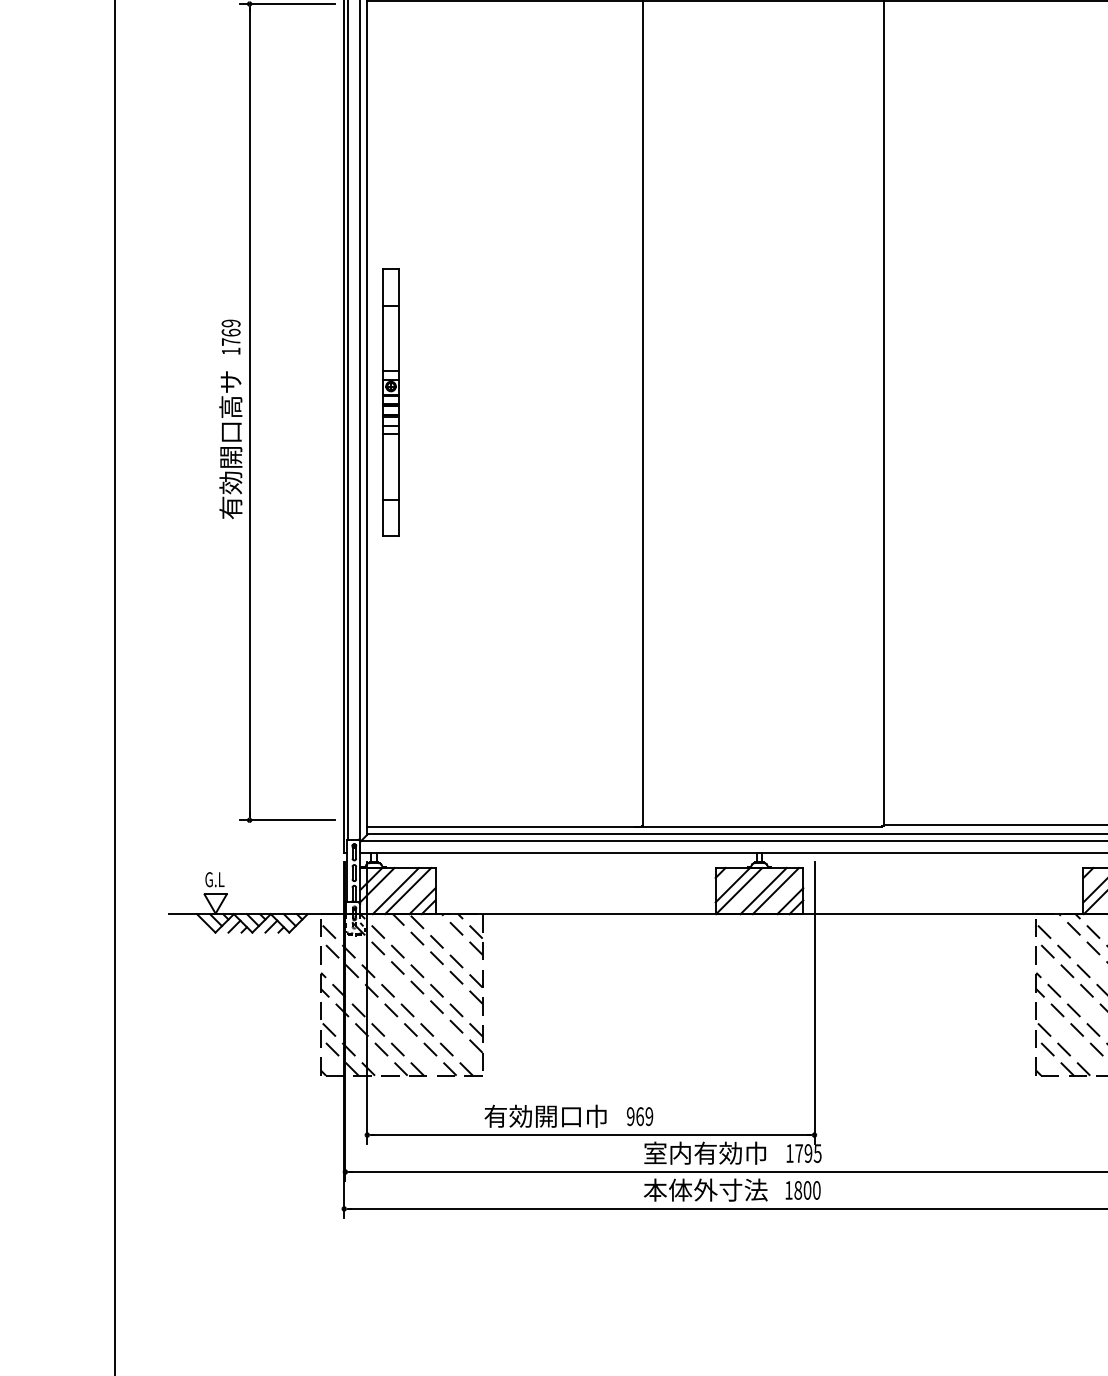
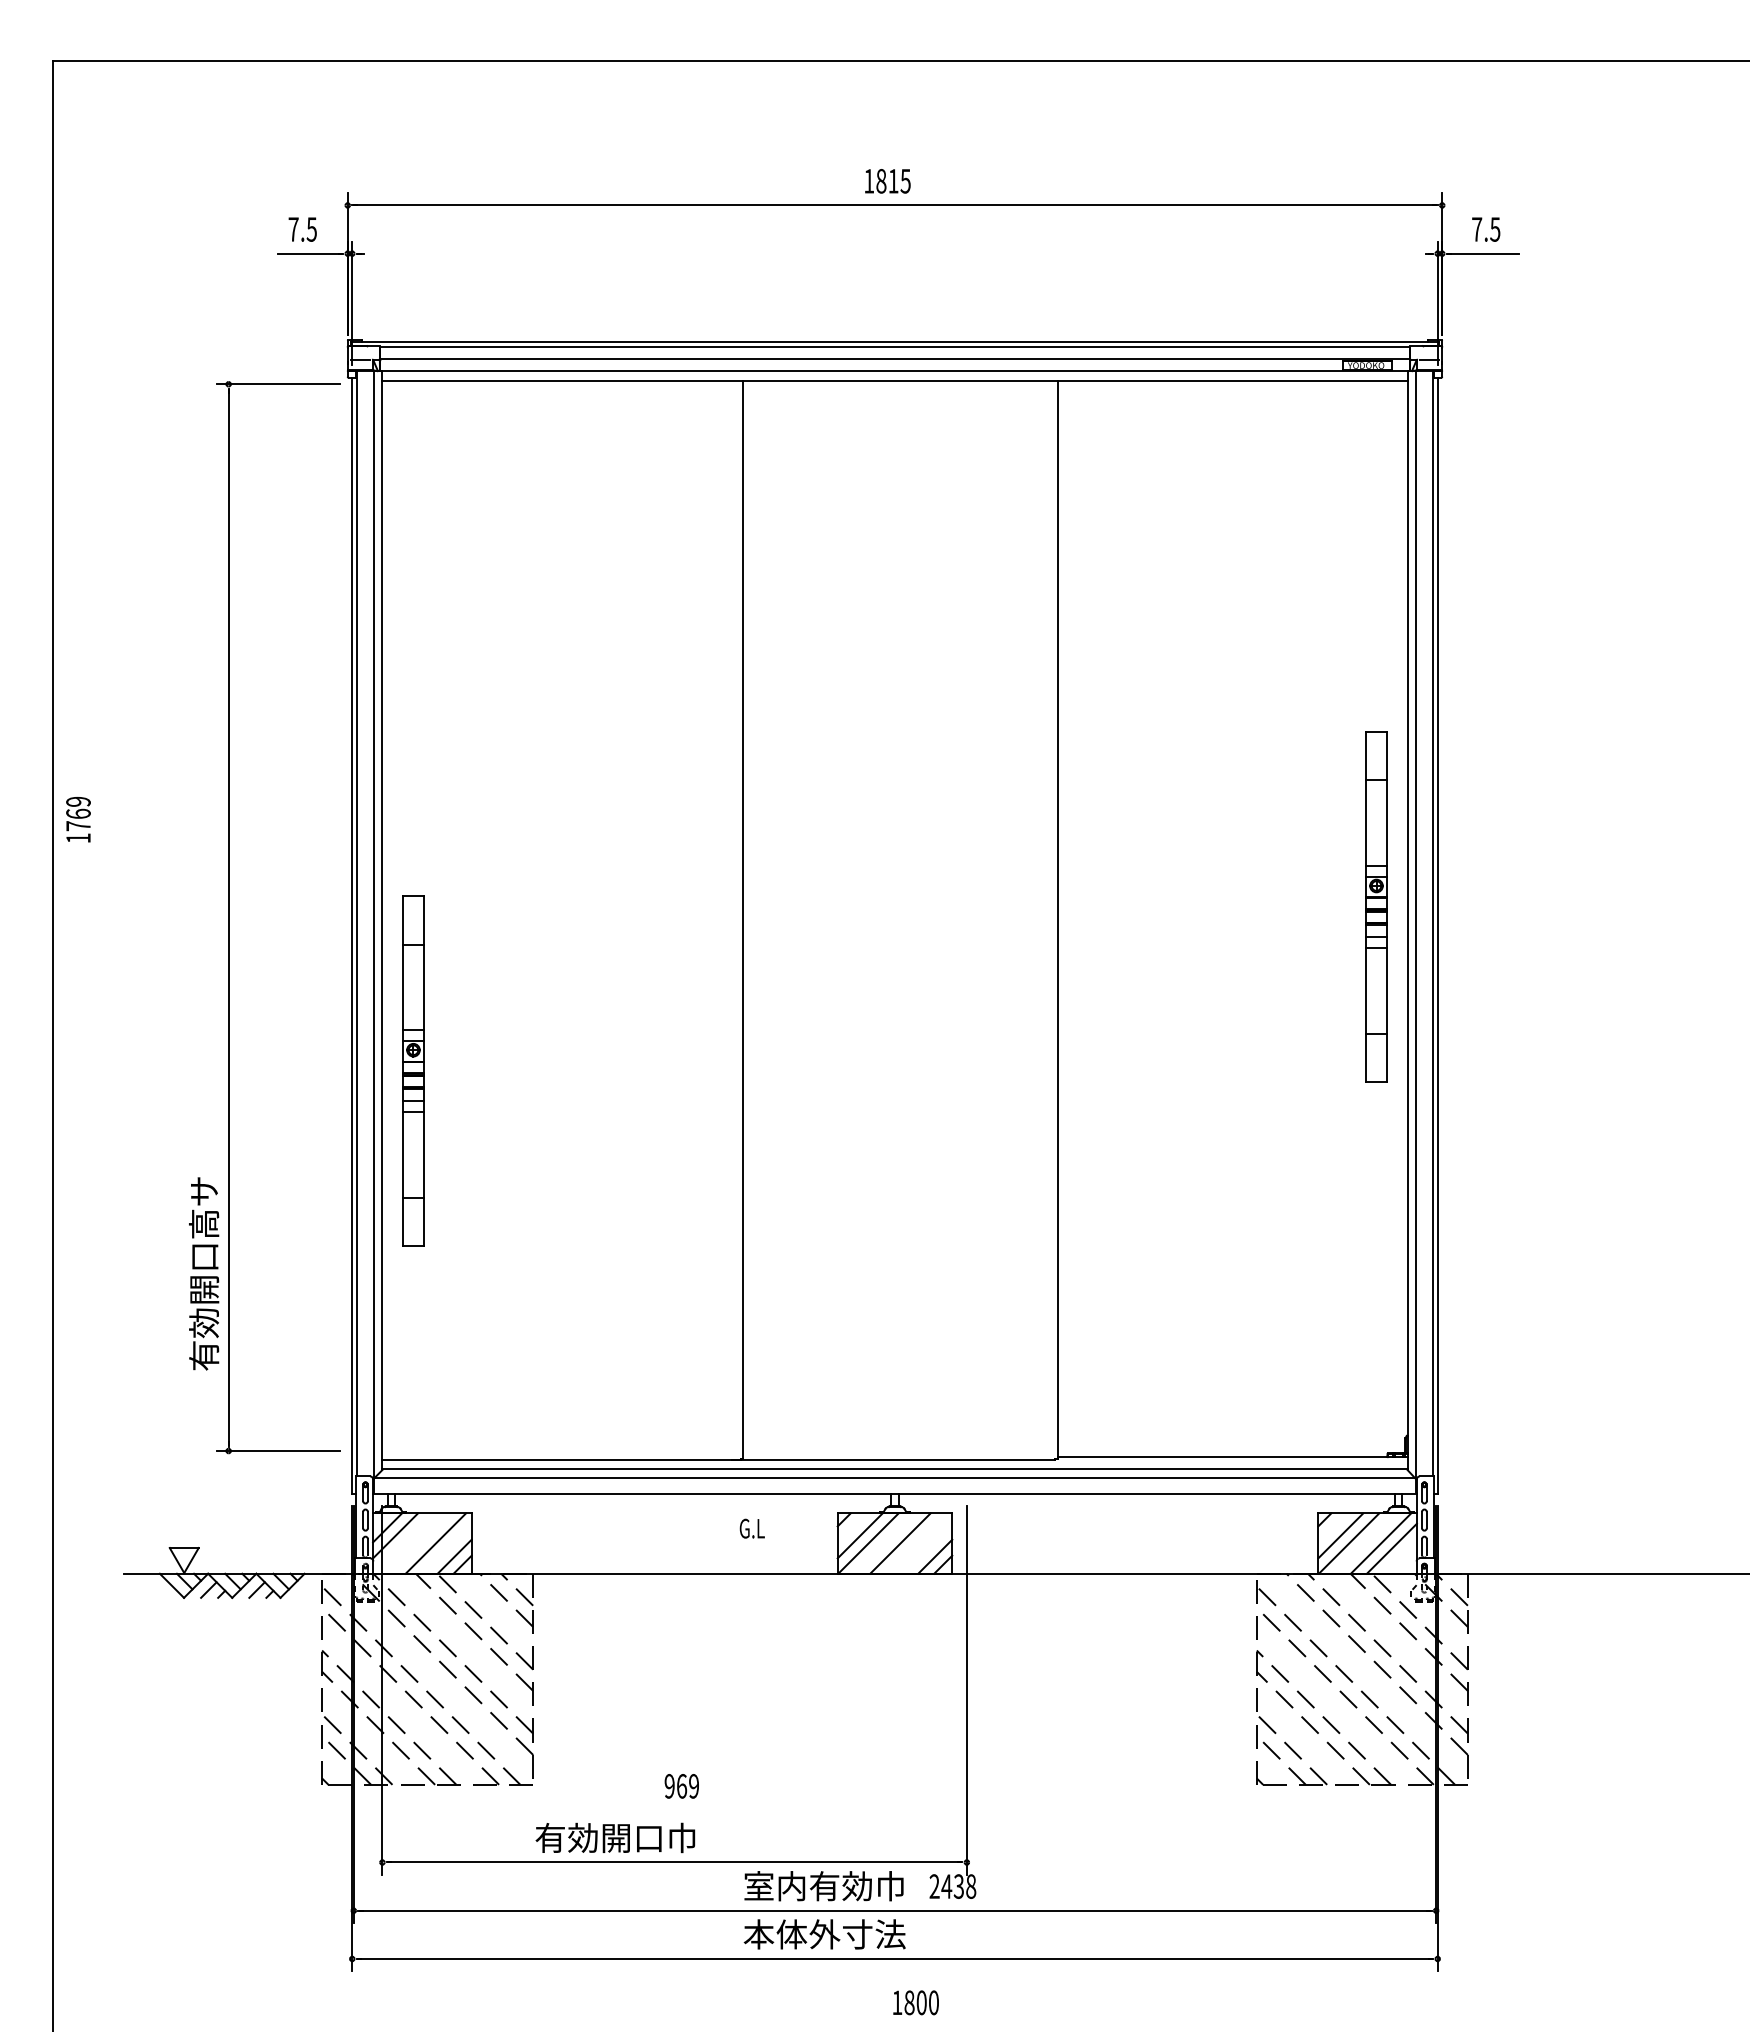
text: (231, 337) -> (78, 819), moved
part: (391, 402) -> (413, 1070), moved
text: (231, 444) -> (204, 1273), moved
text: (214, 879) -> (751, 1528), moved
line: (395, 891) -> (419, 1543), removed
line: (775, 891) -> (916, 1543), removed
text: (639, 1116) -> (681, 1786), moved
text: (803, 1153) -> (952, 1886), 1795 -> 2438
text: (802, 1190) -> (915, 2002), moved

